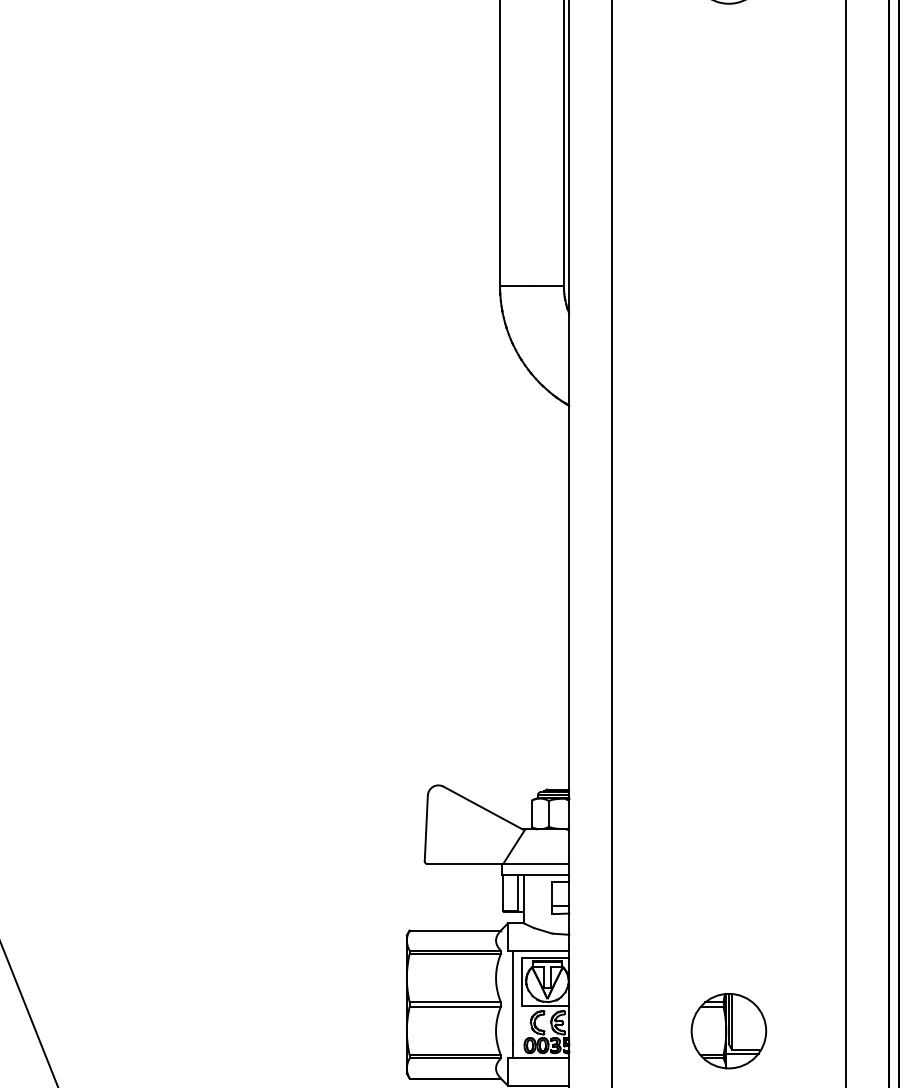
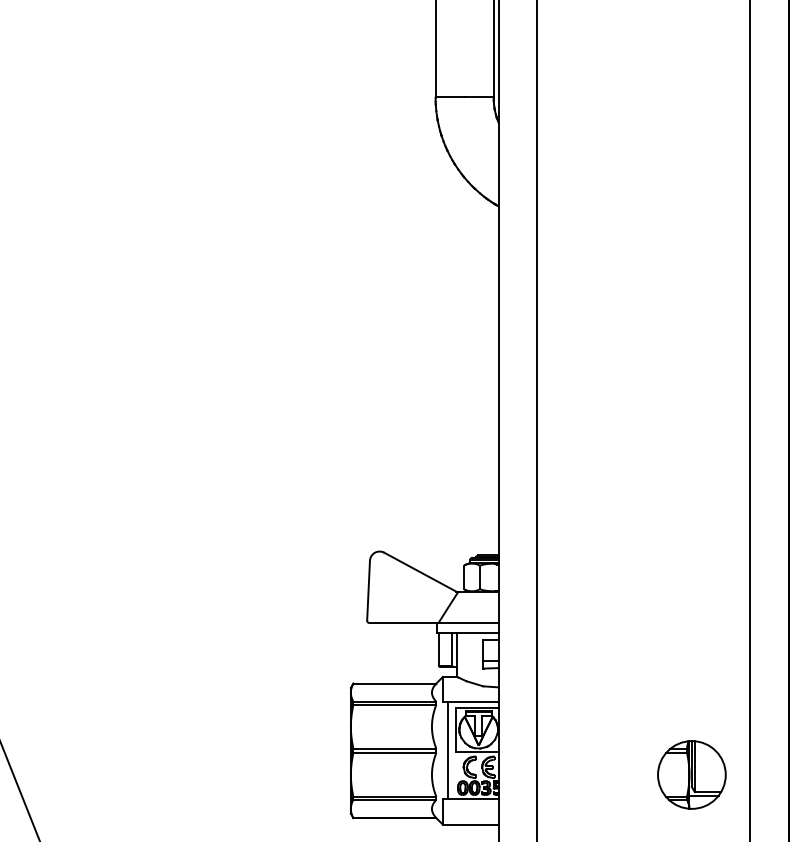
part: (728, 1031) -> (691, 775), moved

